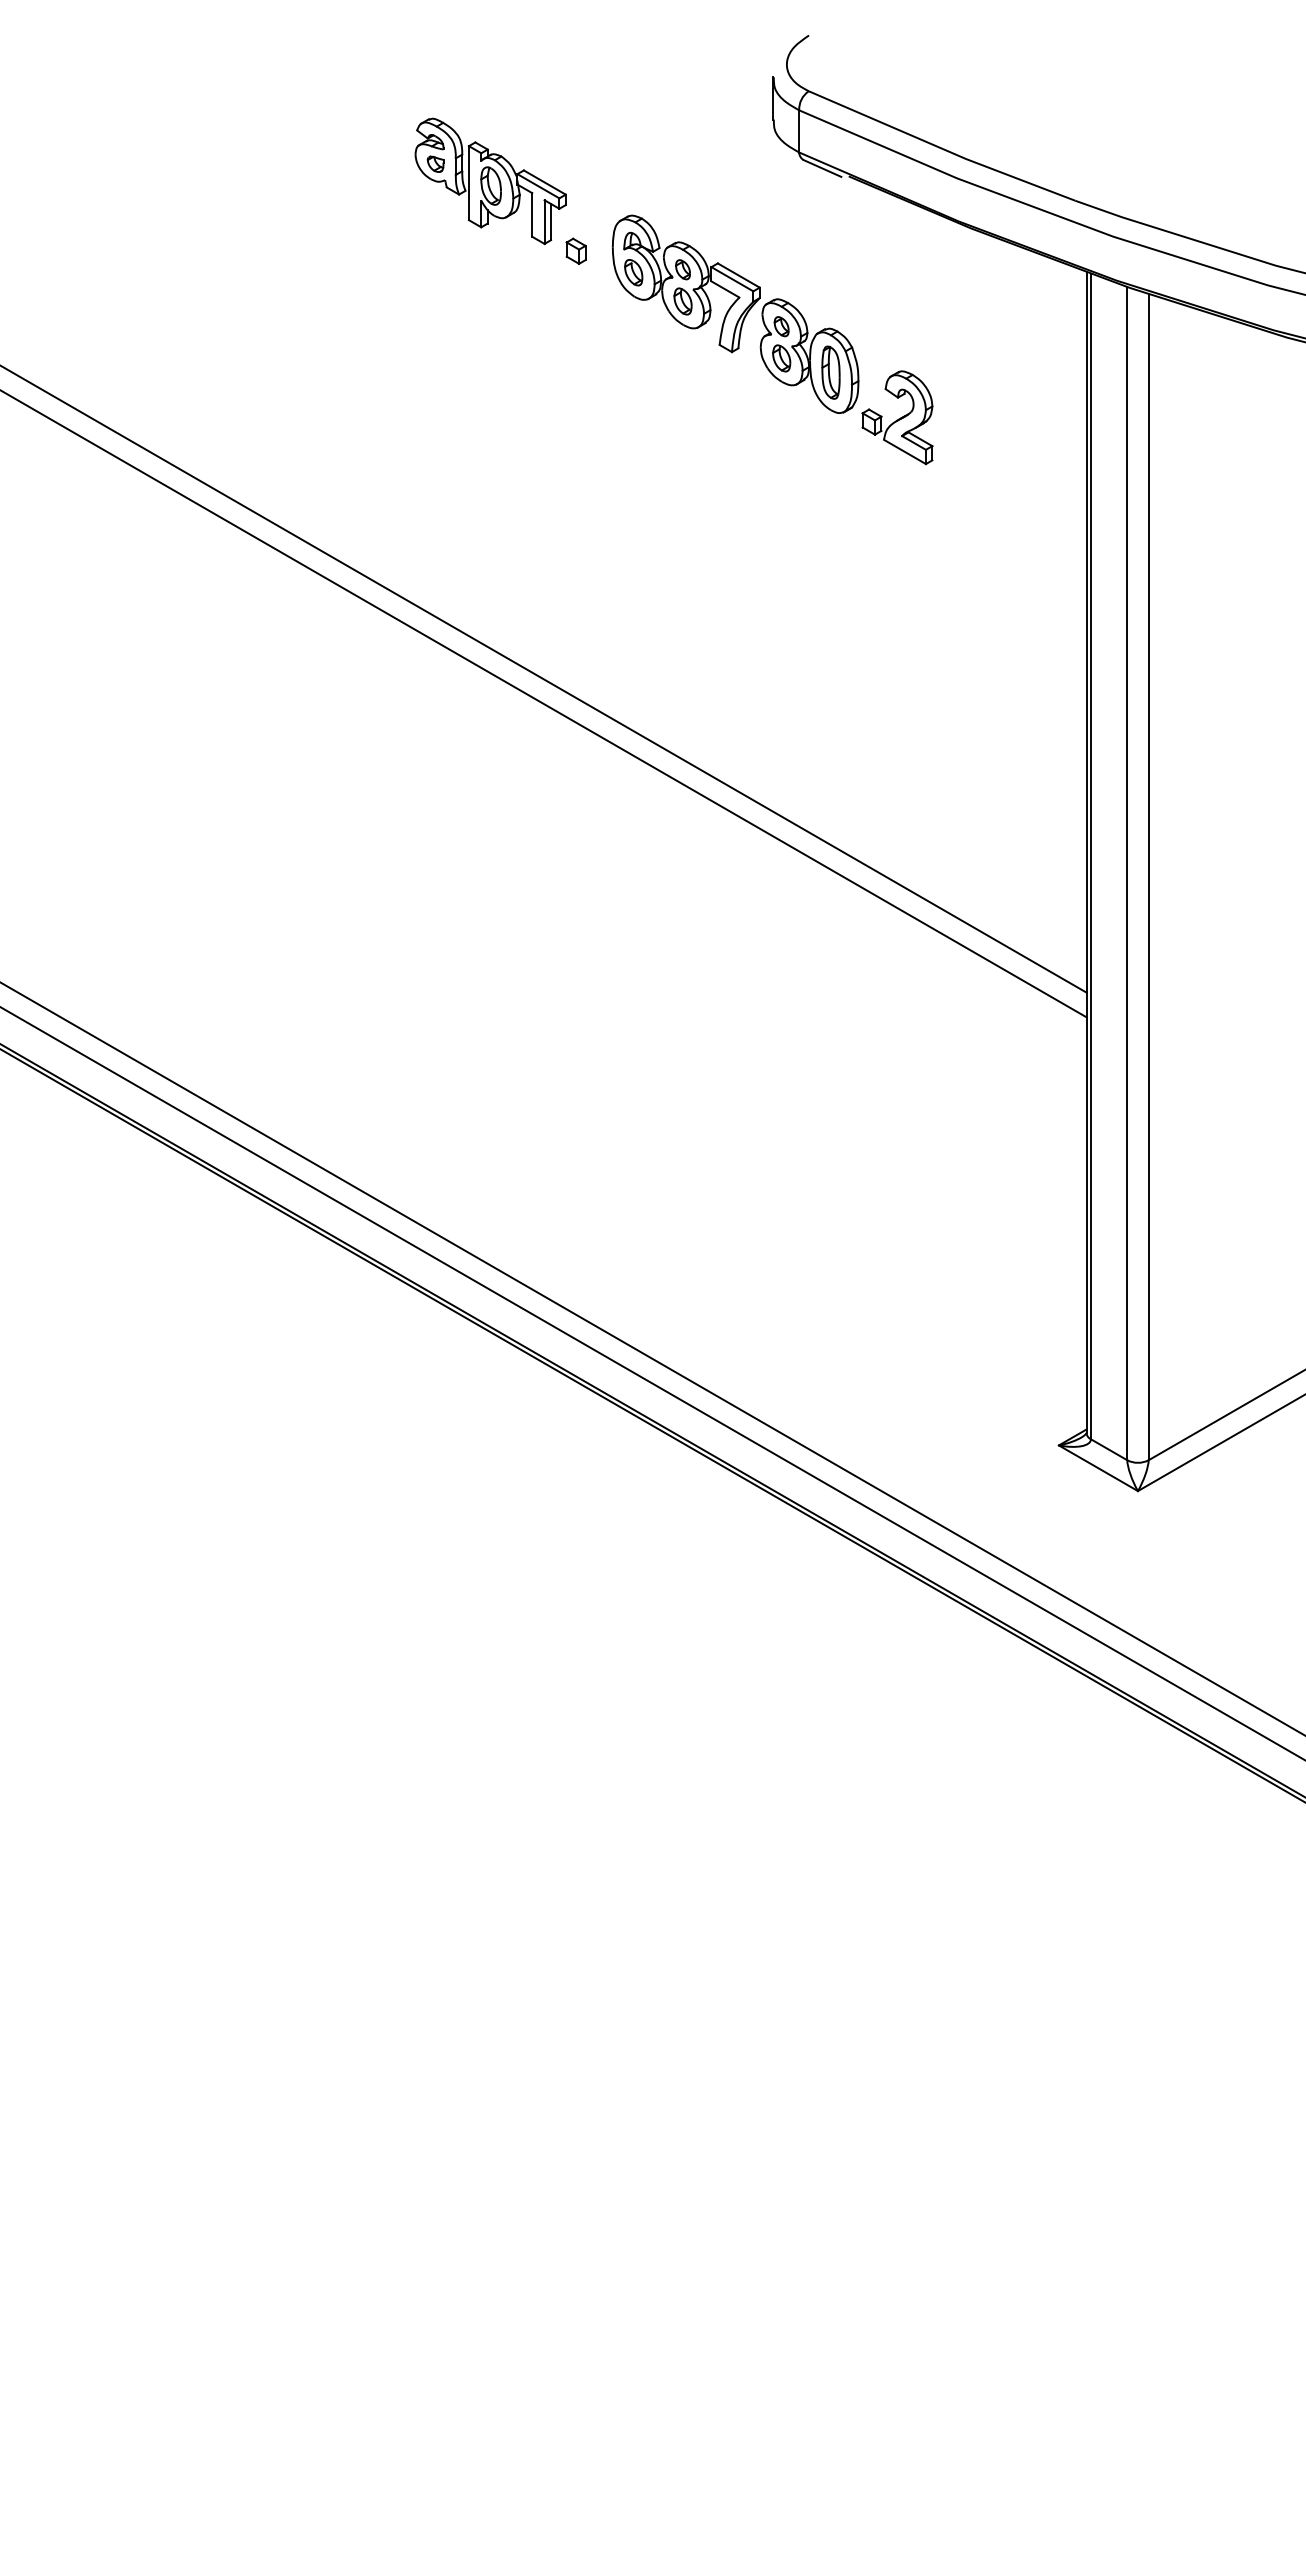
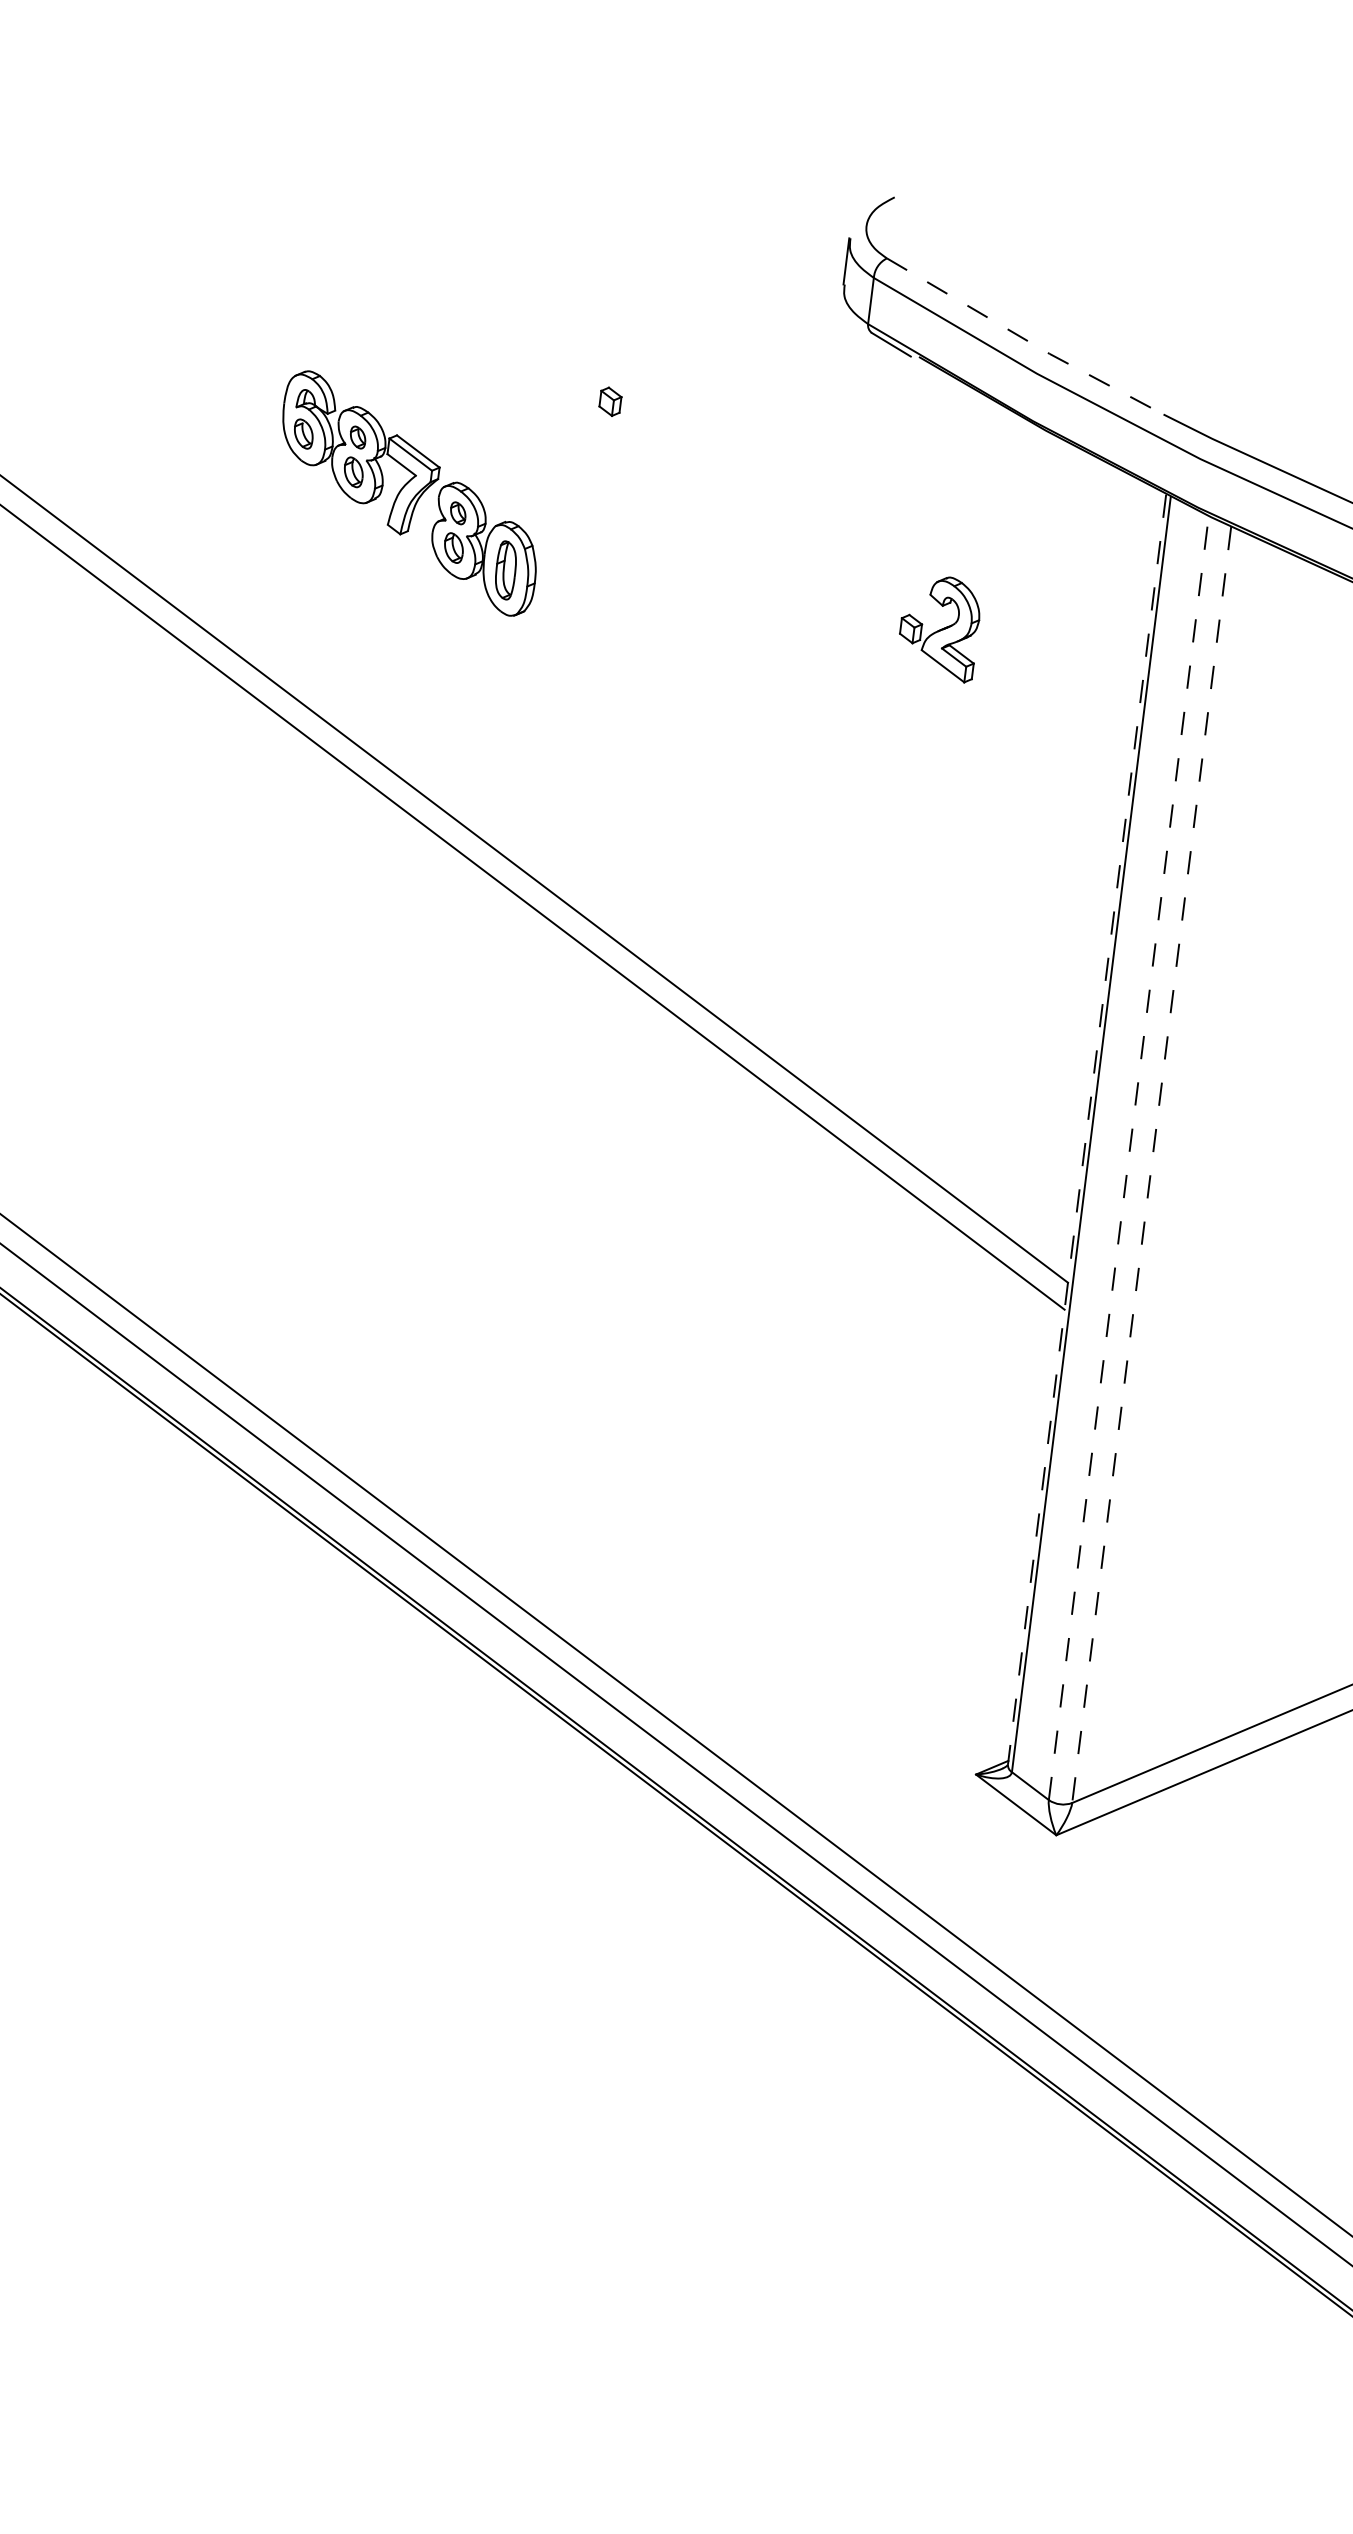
line: (942, 148) -> (1025, 339), solid -> dashed
part: (490, 180) -> (526, 312), removed
part: (735, 313) -> (409, 492), moved
line: (1086, 853) -> (1086, 1130), solid -> dashed
line: (1127, 873) -> (1129, 1157), solid -> dashed
line: (1148, 877) -> (1151, 1165), solid -> dashed

